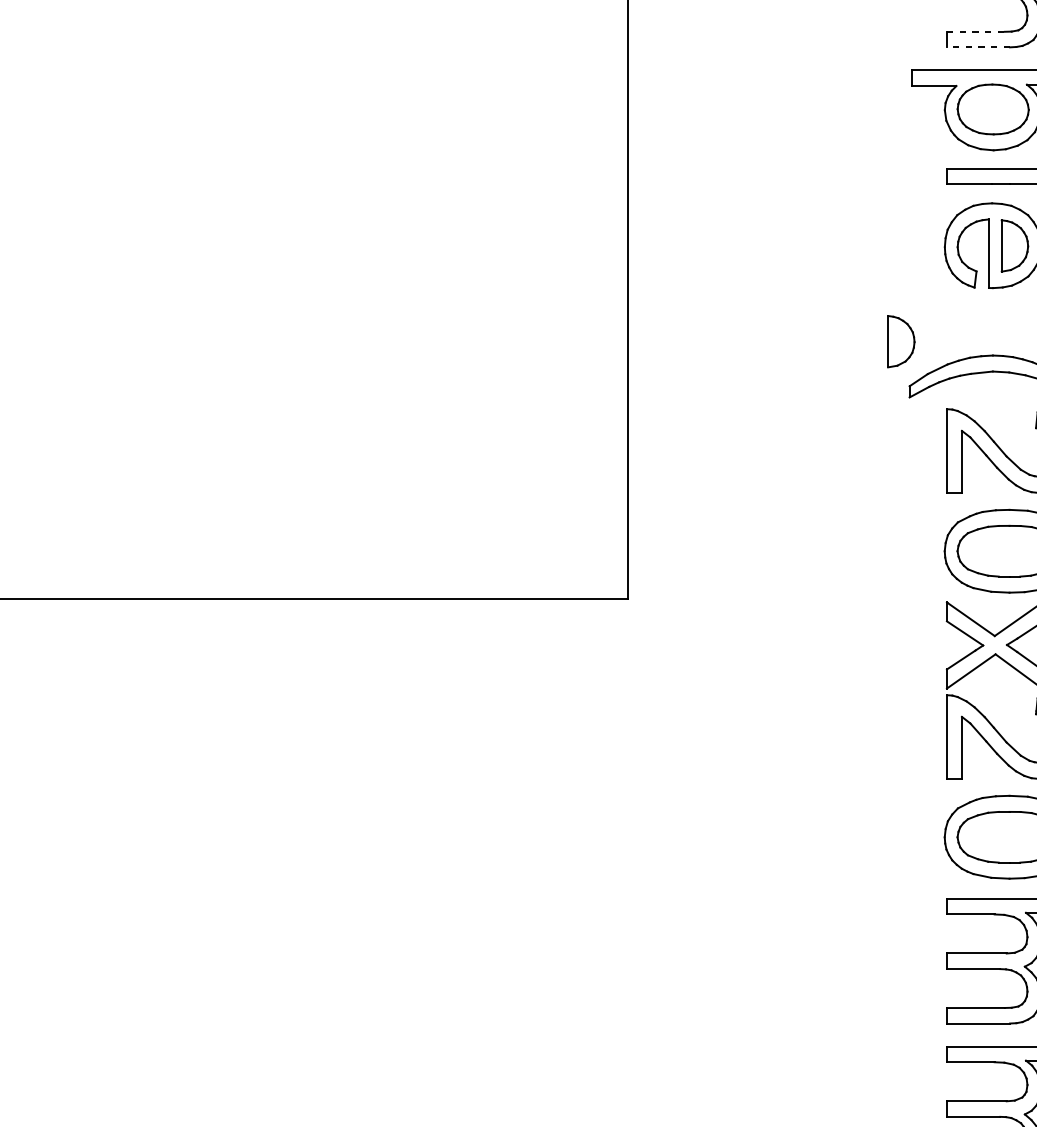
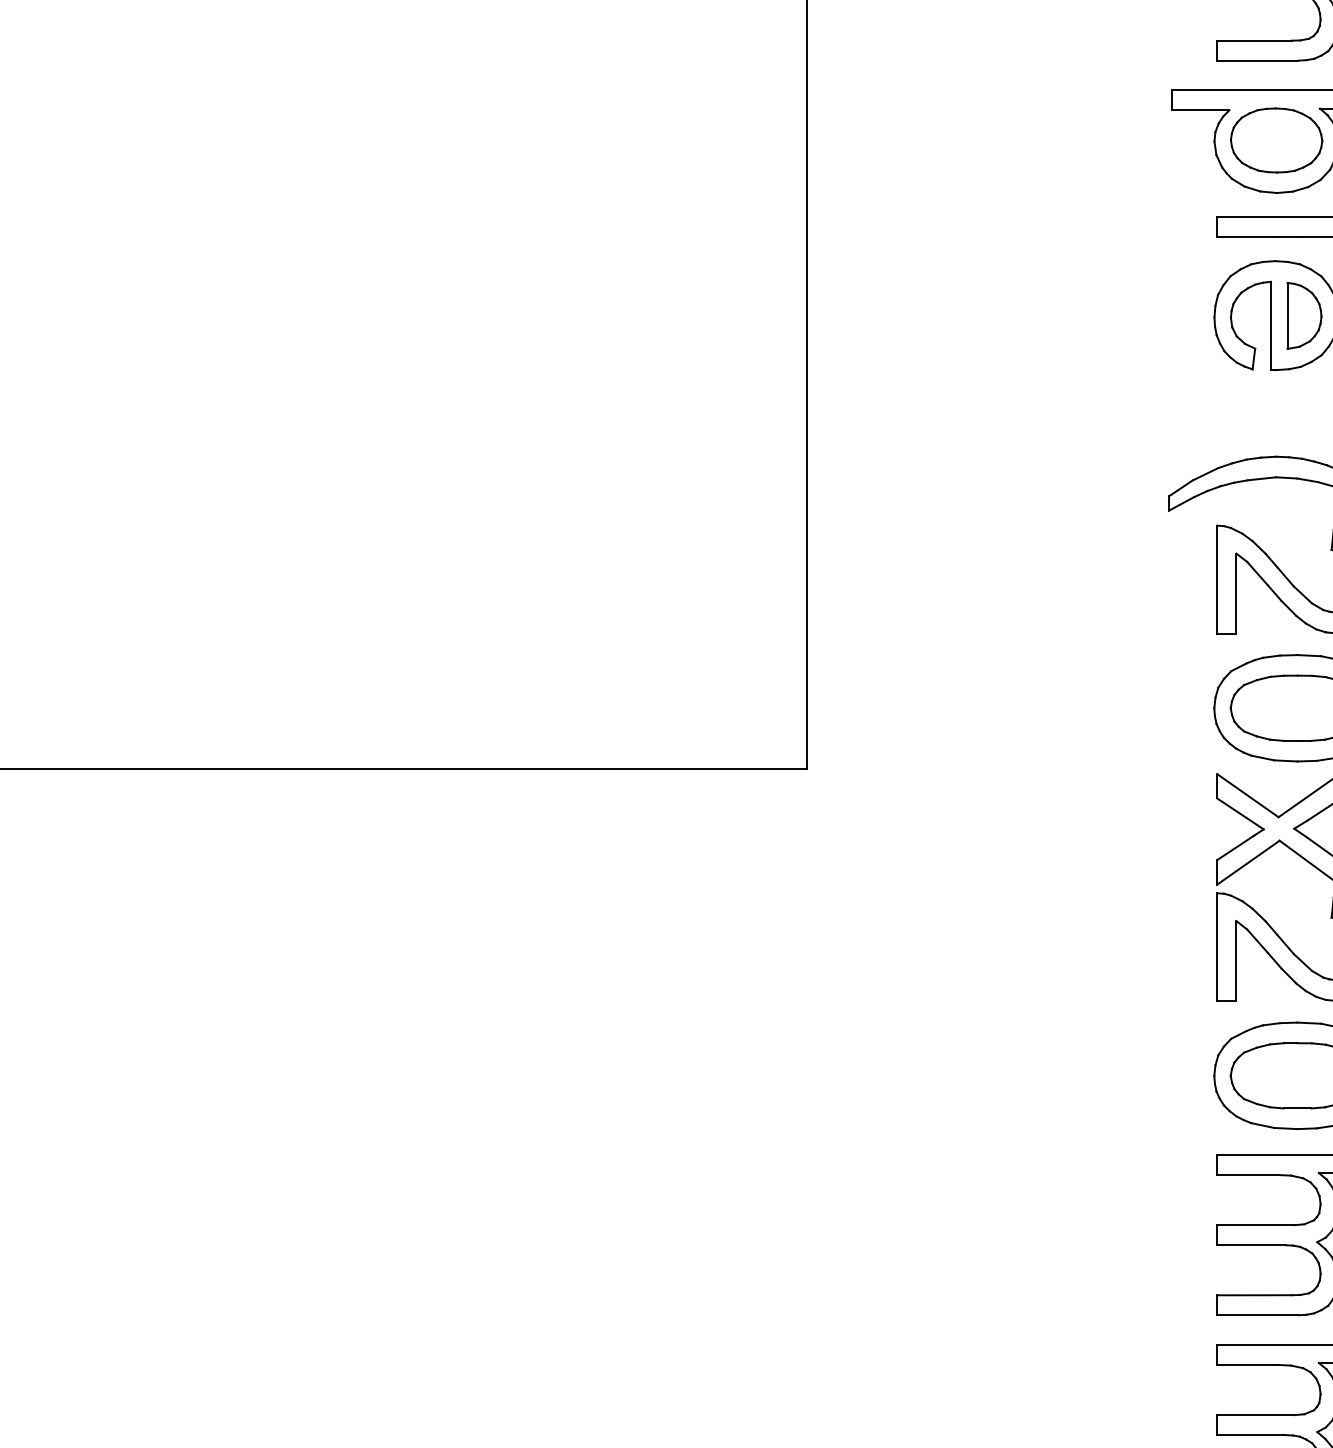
line: (976, 31) -> (1254, 40), dashed -> solid
line: (978, 47) -> (1257, 60), dashed -> solid
part: (901, 341) -> (1158, 438), removed

